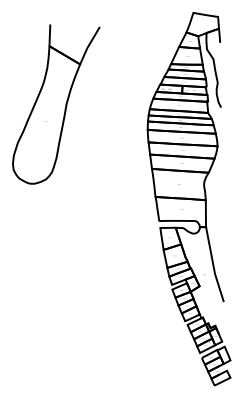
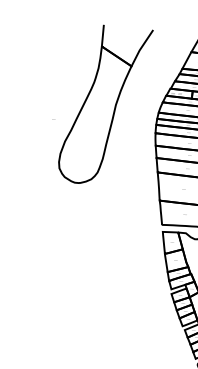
part: (56, 104) -> (105, 105), moved

